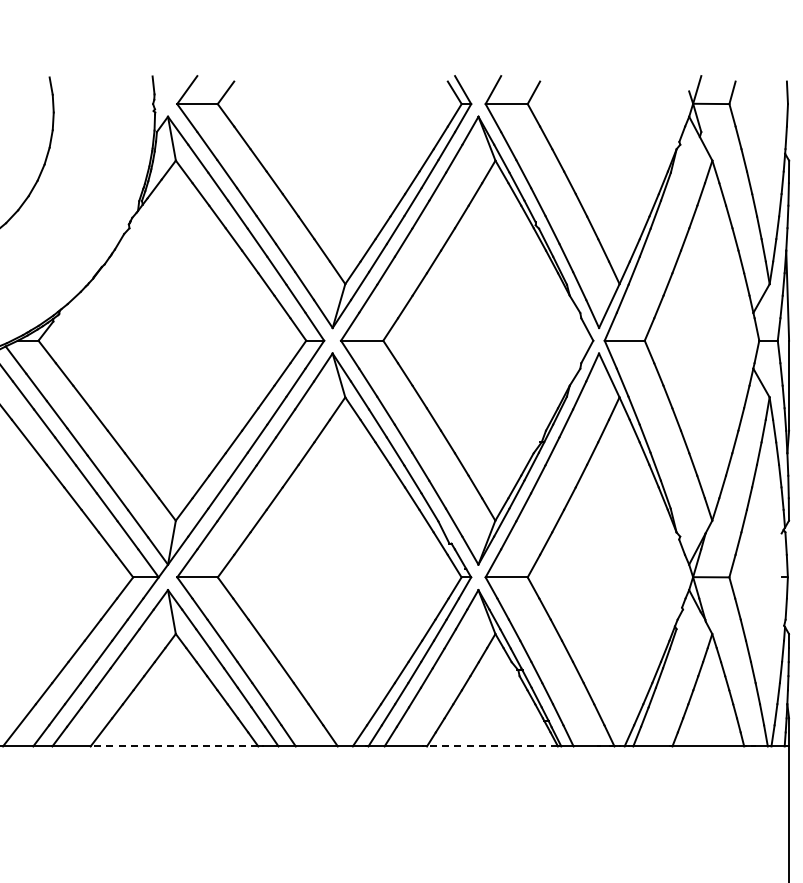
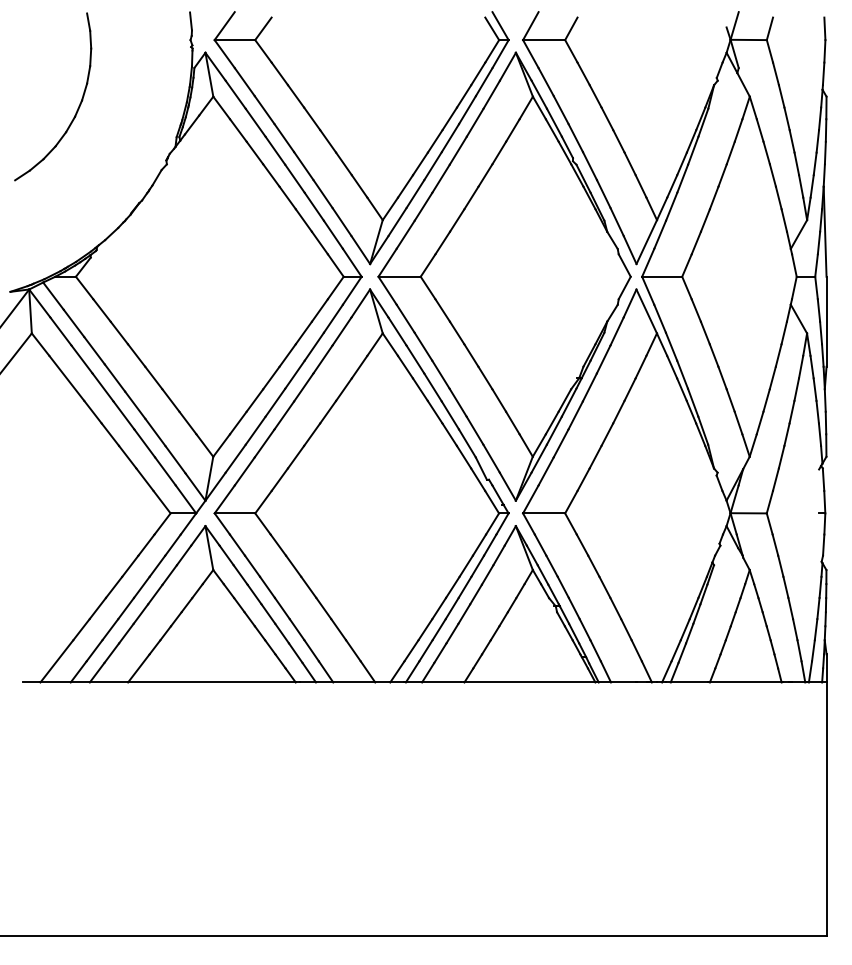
line: (174, 746) -> (211, 682), dashed -> solid
line: (492, 746) -> (529, 682), dashed -> solid

